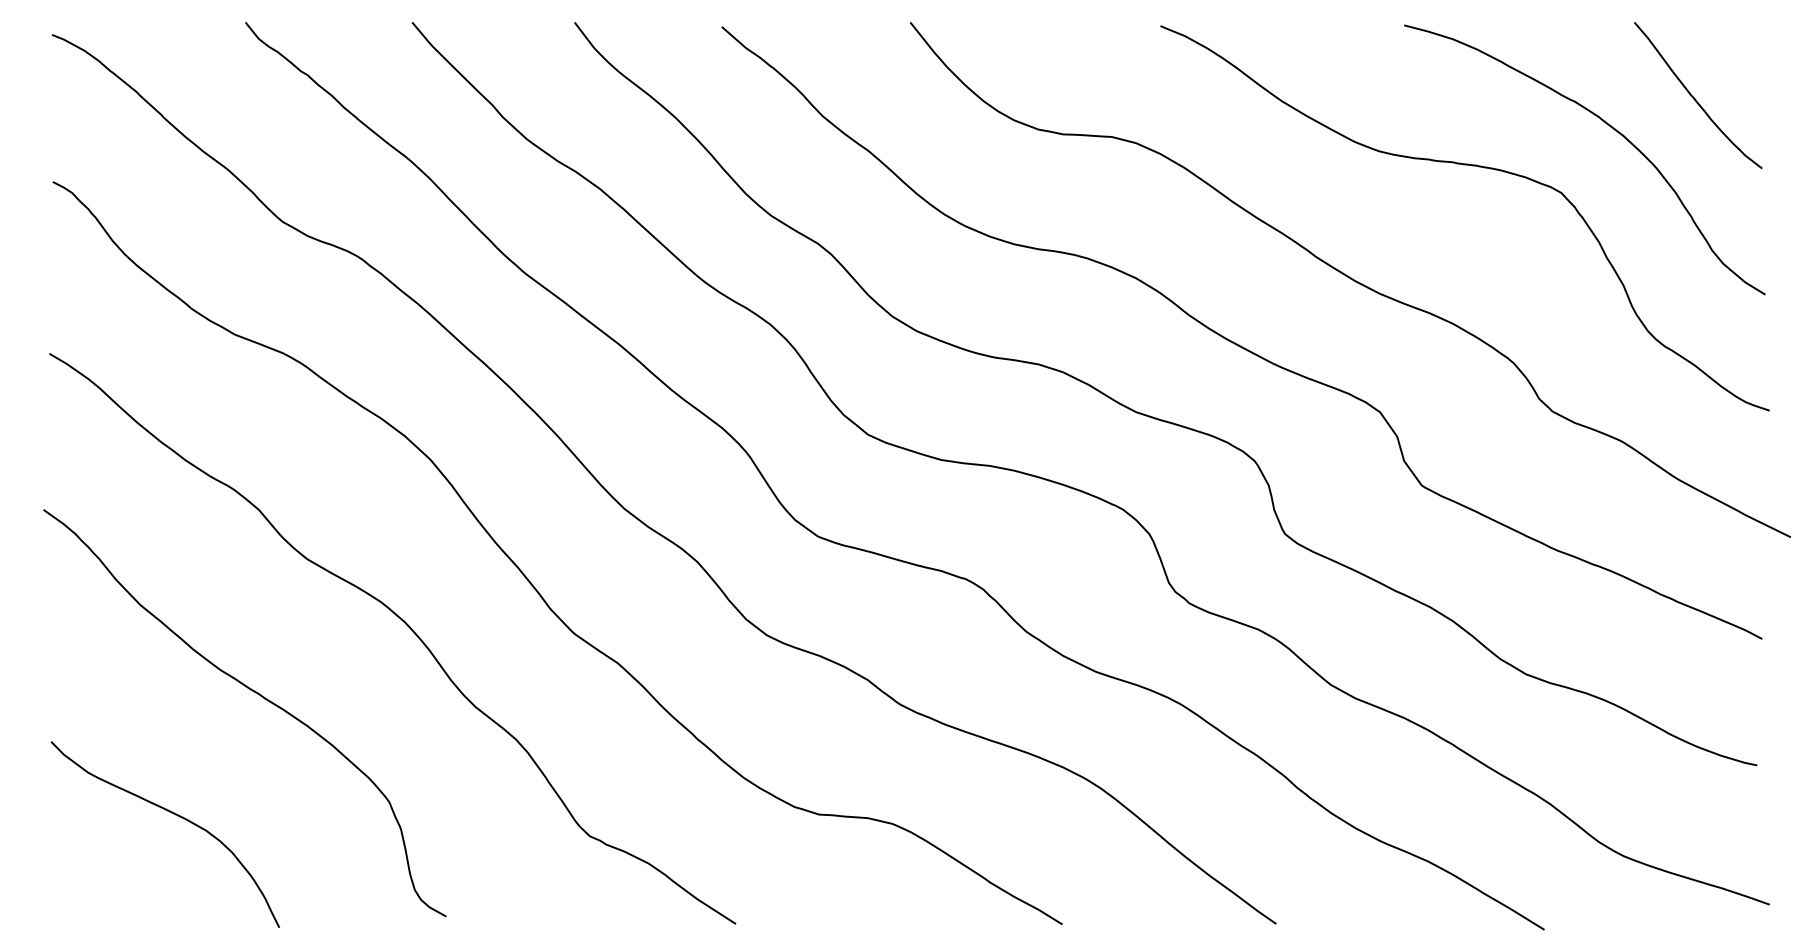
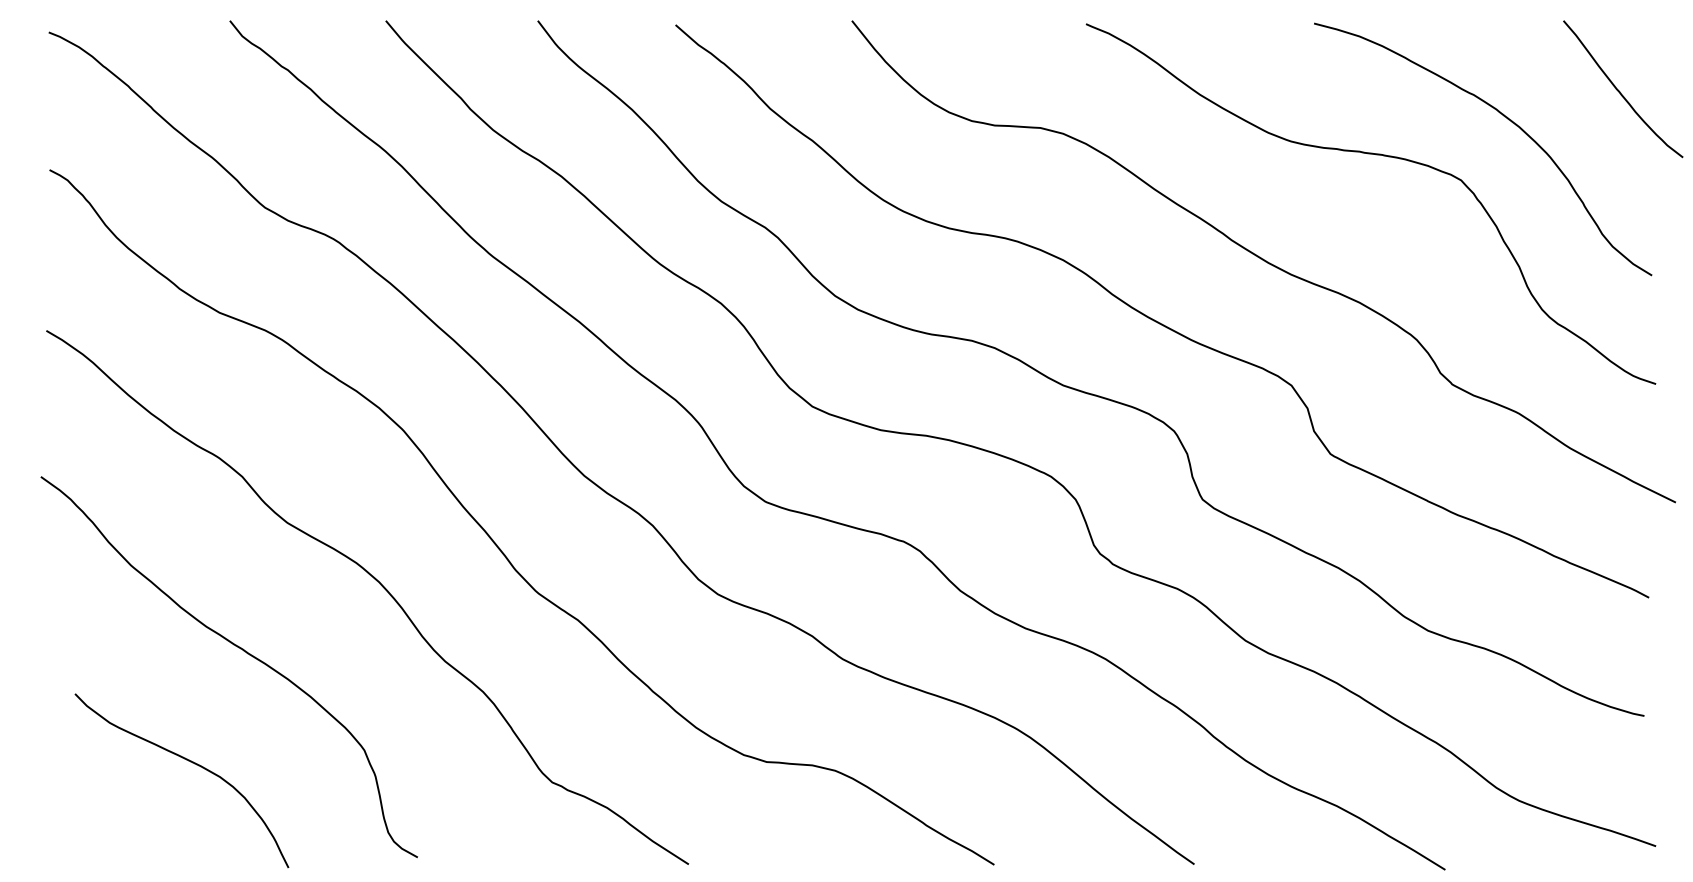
curve: (1695, 97) -> (1620, 91), moved
curve: (174, 815) -> (190, 762), moved

